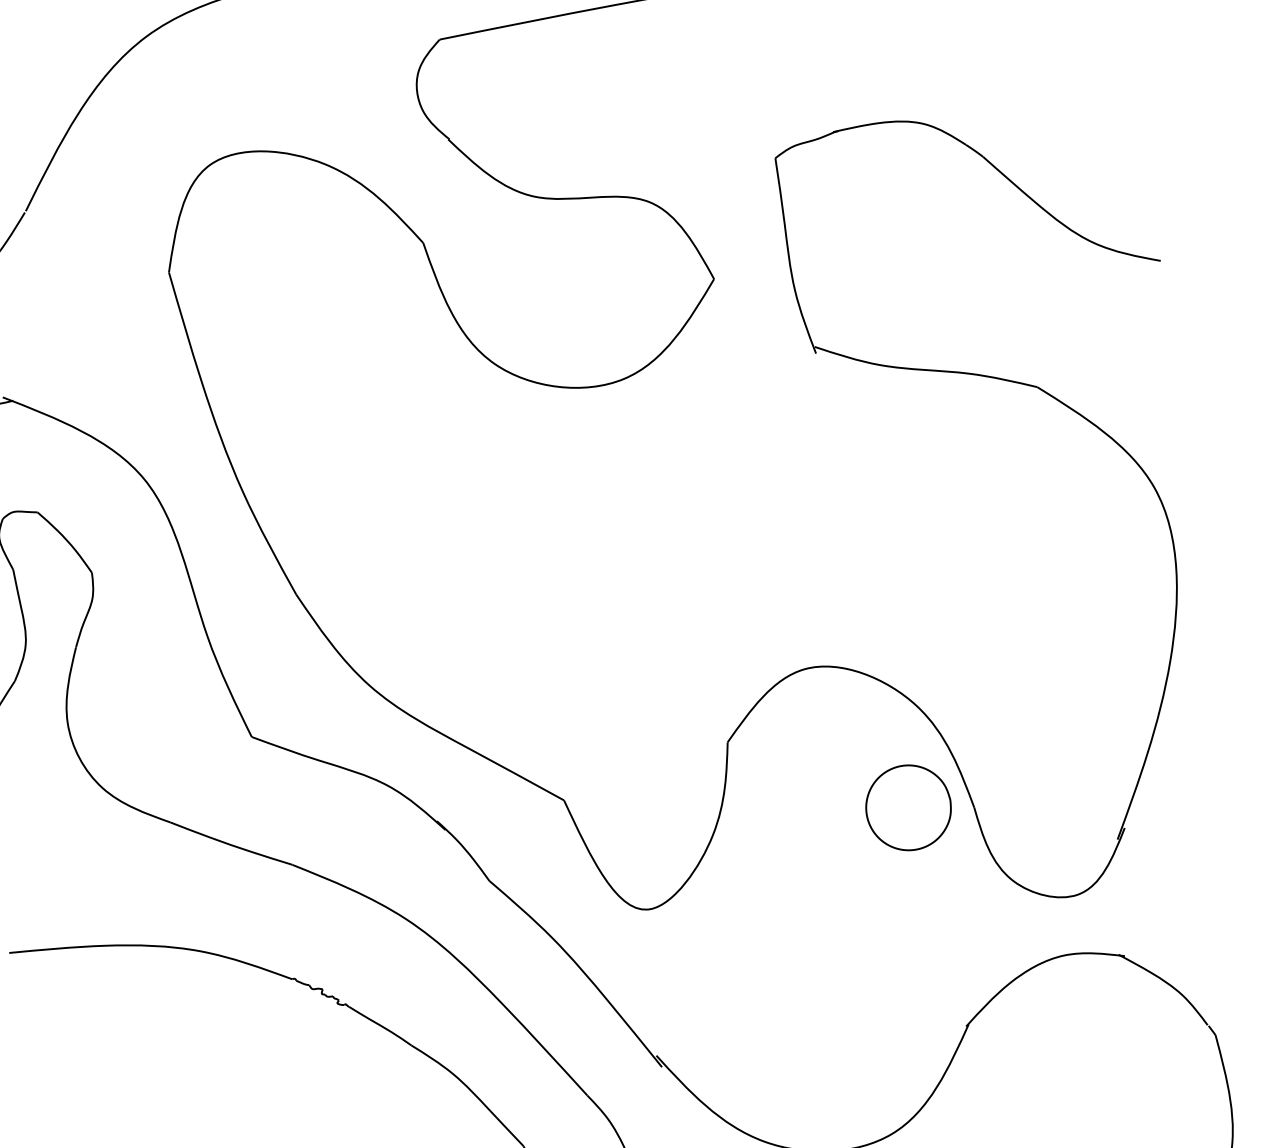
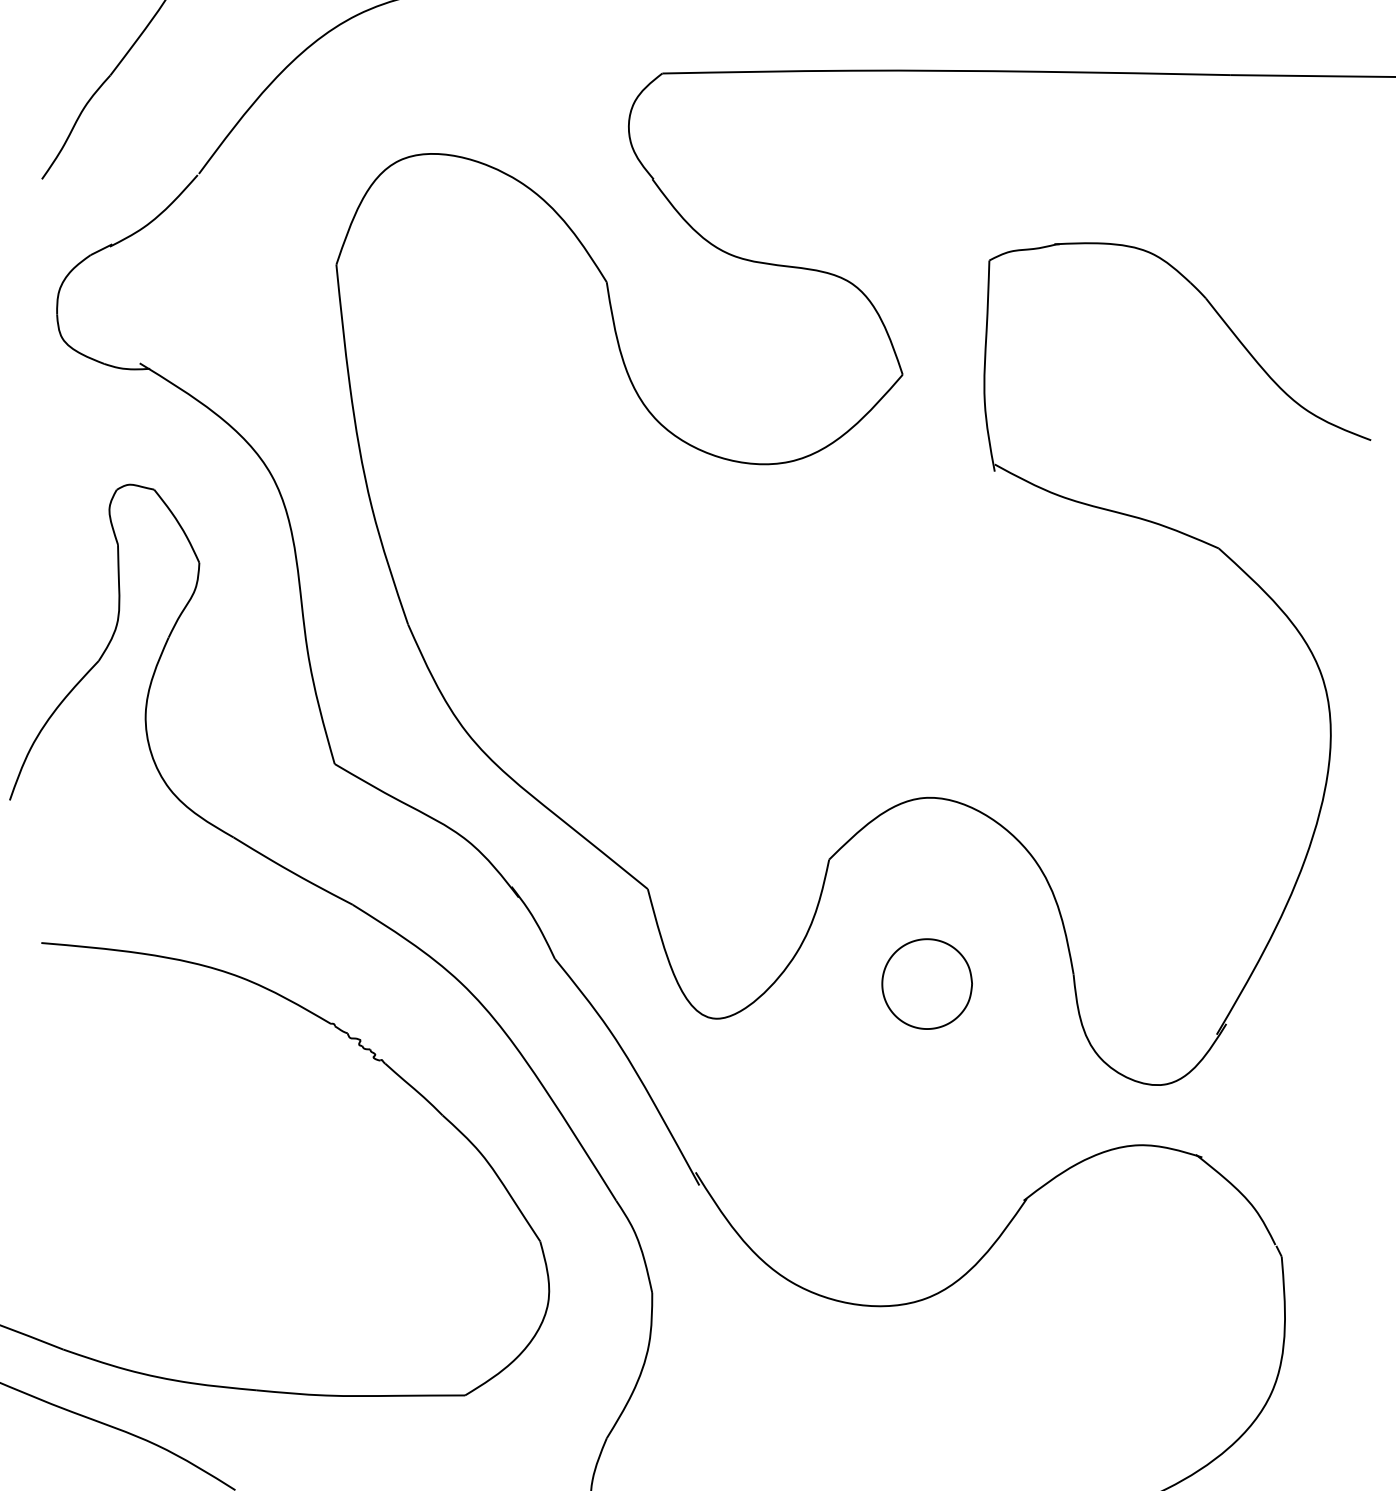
part: (907, 807) -> (926, 983), moved

